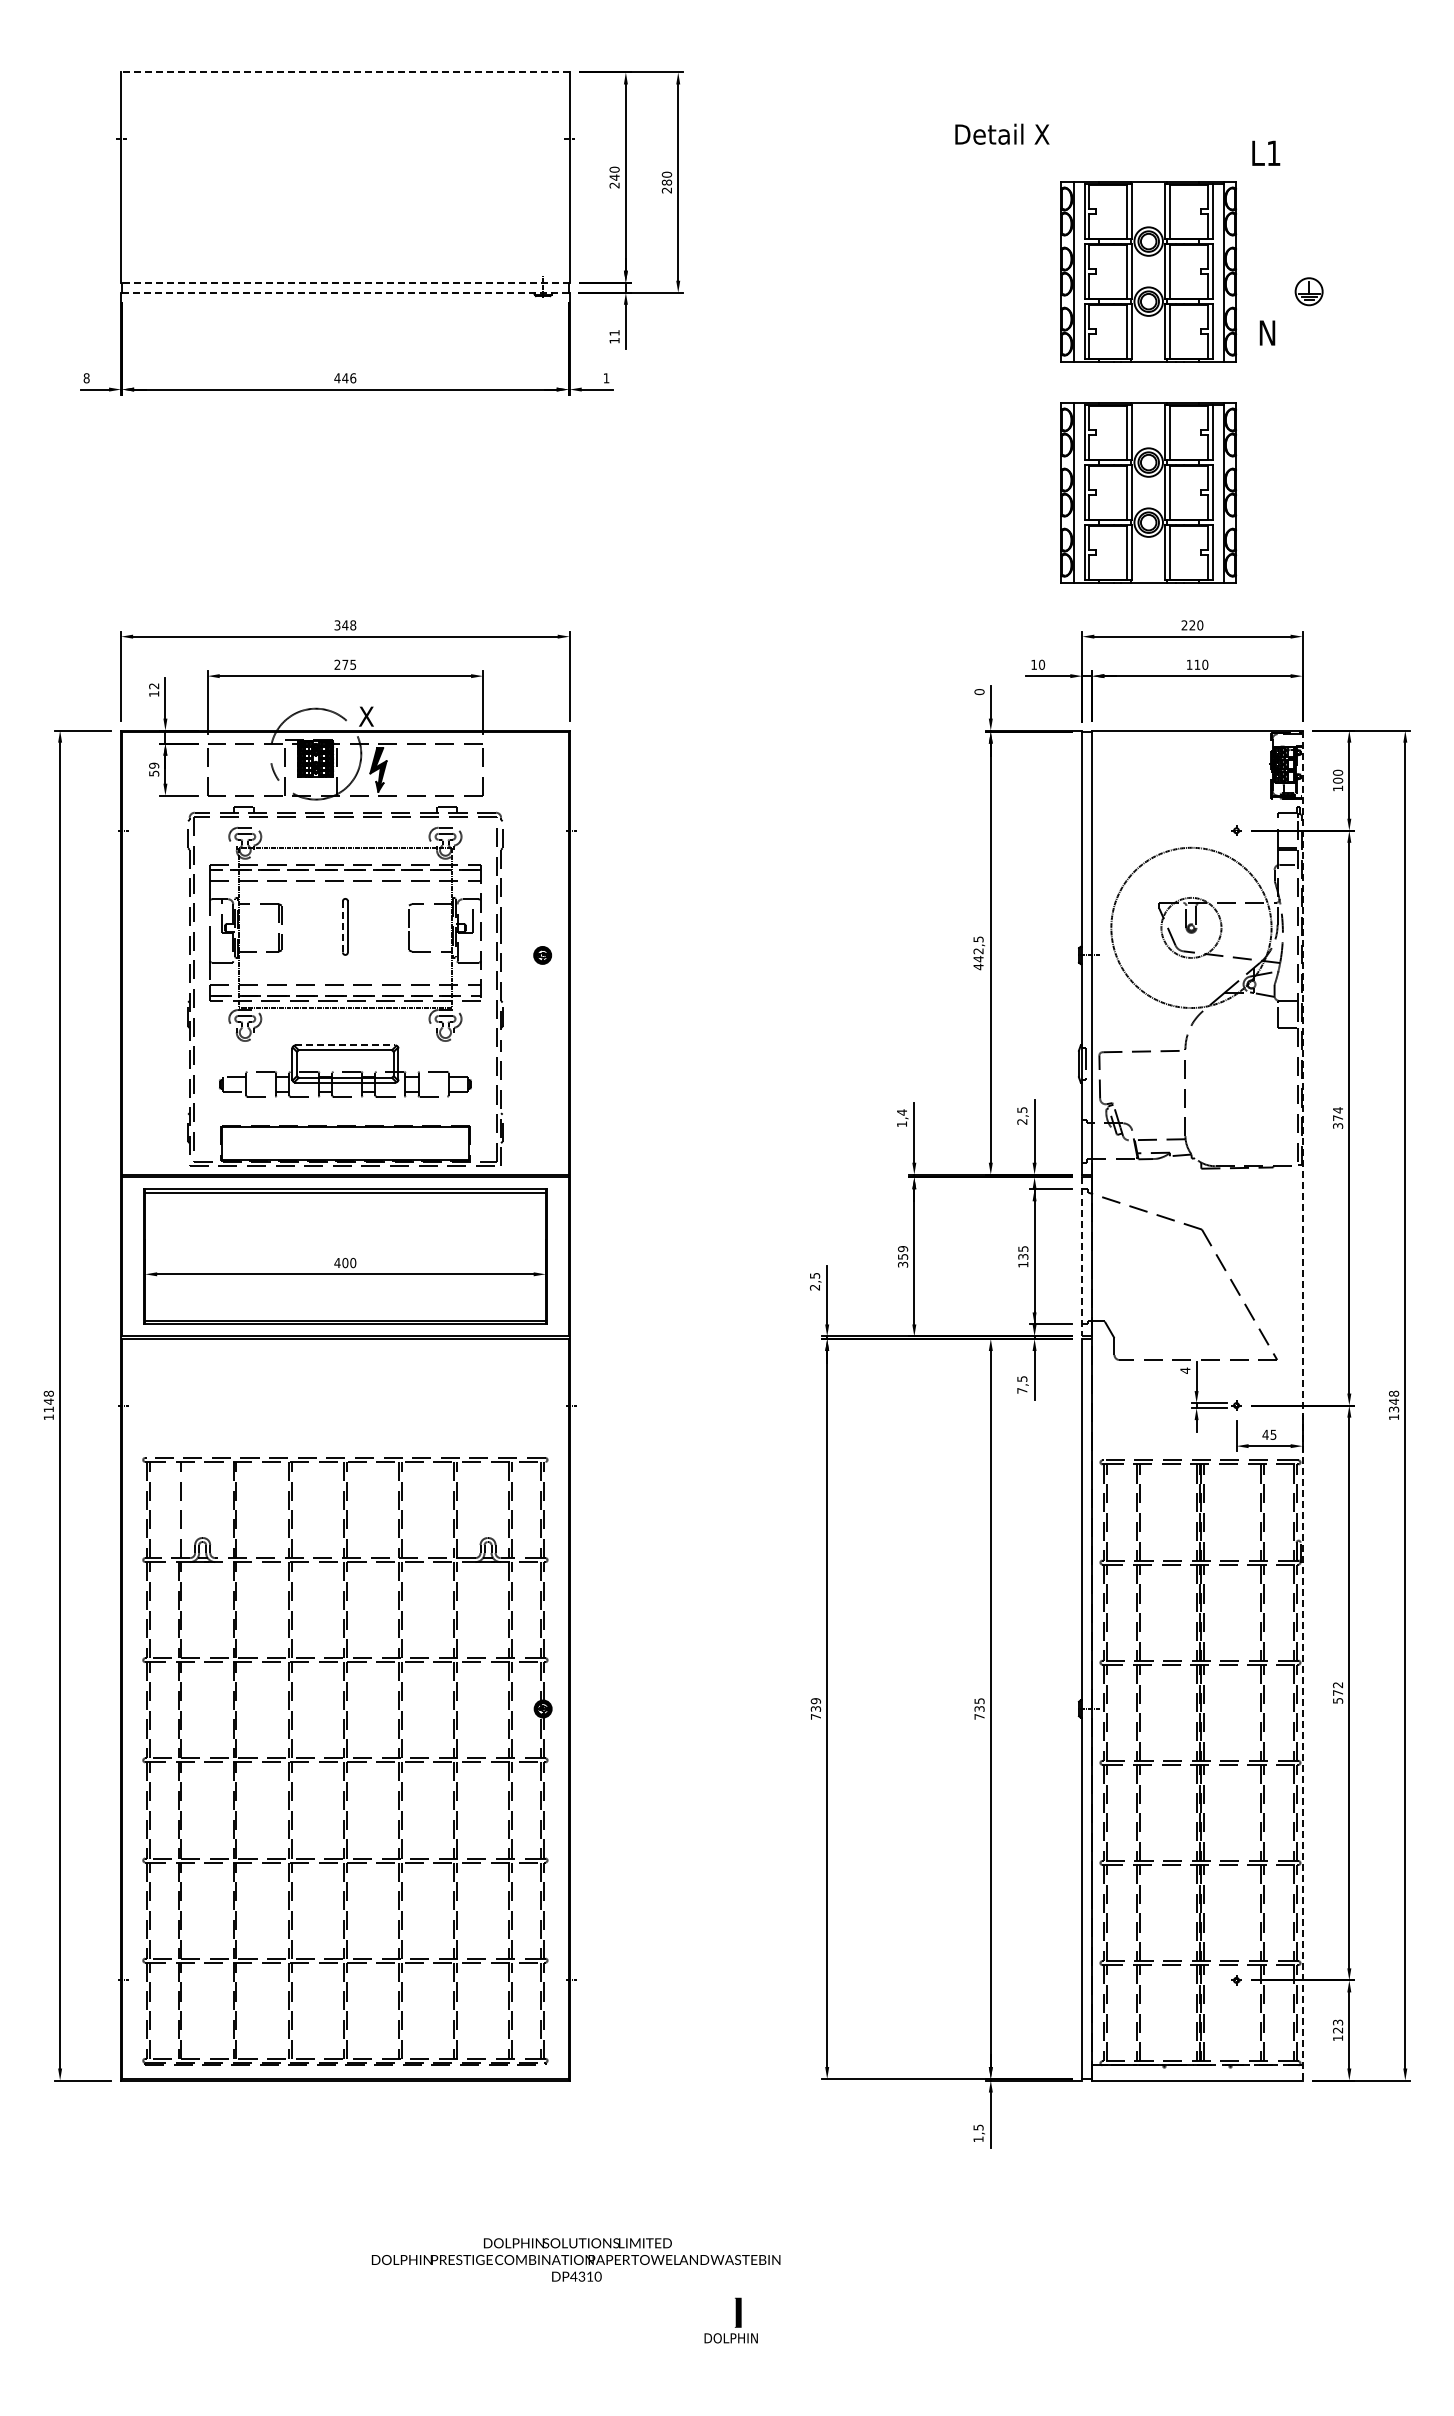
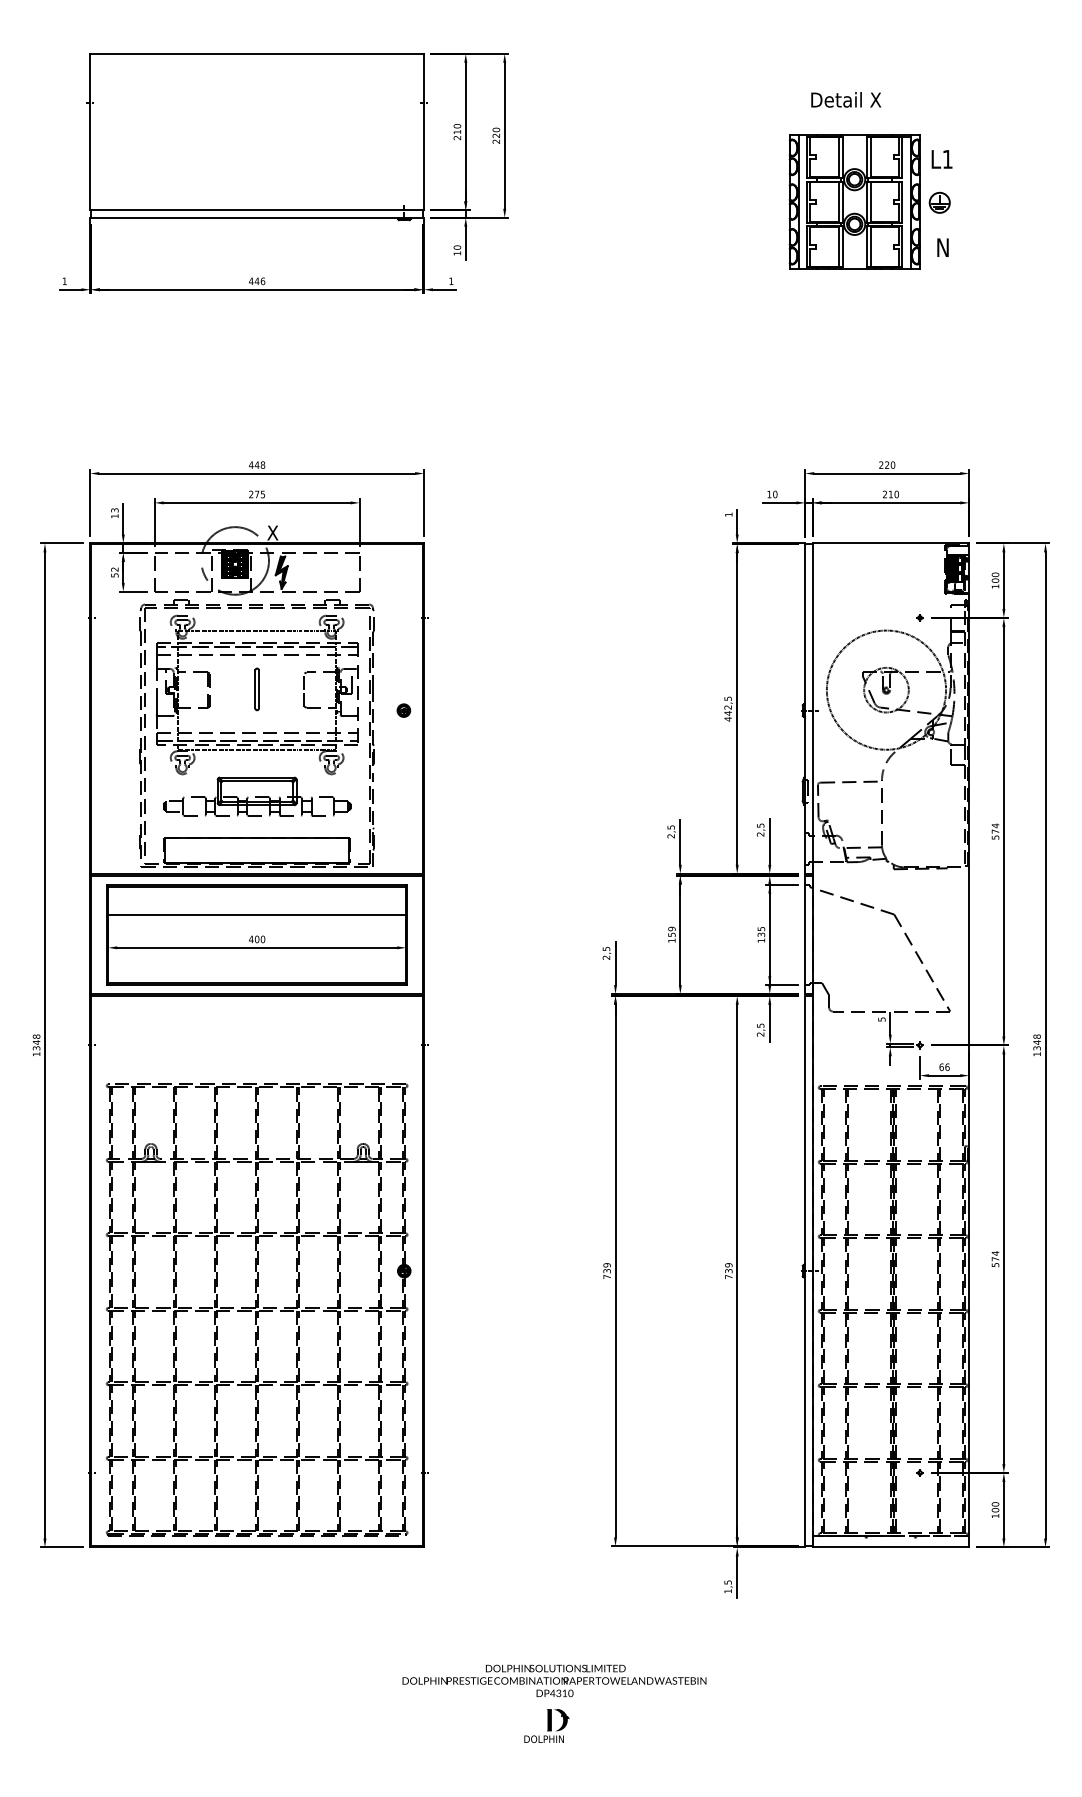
line: (344, 72) -> (256, 53), dashed -> solid
text: (1002, 133) -> (846, 99), moved
text: (1266, 152) -> (942, 158), moved
text: (614, 177) -> (457, 132), 240 -> 210
text: (667, 182) -> (496, 135), 280 -> 220
line: (344, 282) -> (256, 210), dashed -> solid
part: (1308, 291) -> (939, 202), moved
line: (345, 292) -> (257, 217), dashed -> solid
text: (614, 332) -> (457, 247), 11 -> 10
text: (86, 378) -> (64, 281), 8 -> 1
part: (1148, 492) -> (854, 366), removed
text: (337, 625) -> (251, 465), 348 -> 448
text: (1189, 664) -> (885, 494), 110 -> 210
text: (154, 686) -> (115, 510), 12 -> 13
text: (979, 692) -> (728, 515), 0 -> 1
text: (154, 765) -> (115, 569), 59 -> 52
line: (342, 926) -> (255, 689), dashed -> solid
line: (345, 1045) -> (257, 777), dashed -> solid
text: (902, 1118) -> (671, 831), 1,4 -> 2,5
text: (1337, 1125) -> (995, 837), 374 -> 574
line: (345, 1229) -> (257, 914), added
line: (1082, 1256) -> (805, 934), dashed -> solid
text: (903, 1264) -> (672, 940), 359 -> 159
text: (1185, 1370) -> (882, 1019), 4 -> 5
text: (1022, 1390) -> (760, 1034), 7,5 -> 2,5
line: (1302, 1405) -> (969, 1045), dashed -> solid
text: (48, 1409) -> (36, 1048), 1148 -> 1348
text: (1269, 1434) -> (944, 1066), 45 -> 66
line: (178, 1509) -> (133, 1122), added
text: (1337, 1685) -> (995, 1253), 572 -> 574
text: (979, 1701) -> (728, 1265), 735 -> 739
text: (1338, 2026) -> (995, 1507), 123 -> 100
text: (576, 2259) -> (554, 1680), moved
fill: (755, 2312) -> (562, 1720), added

